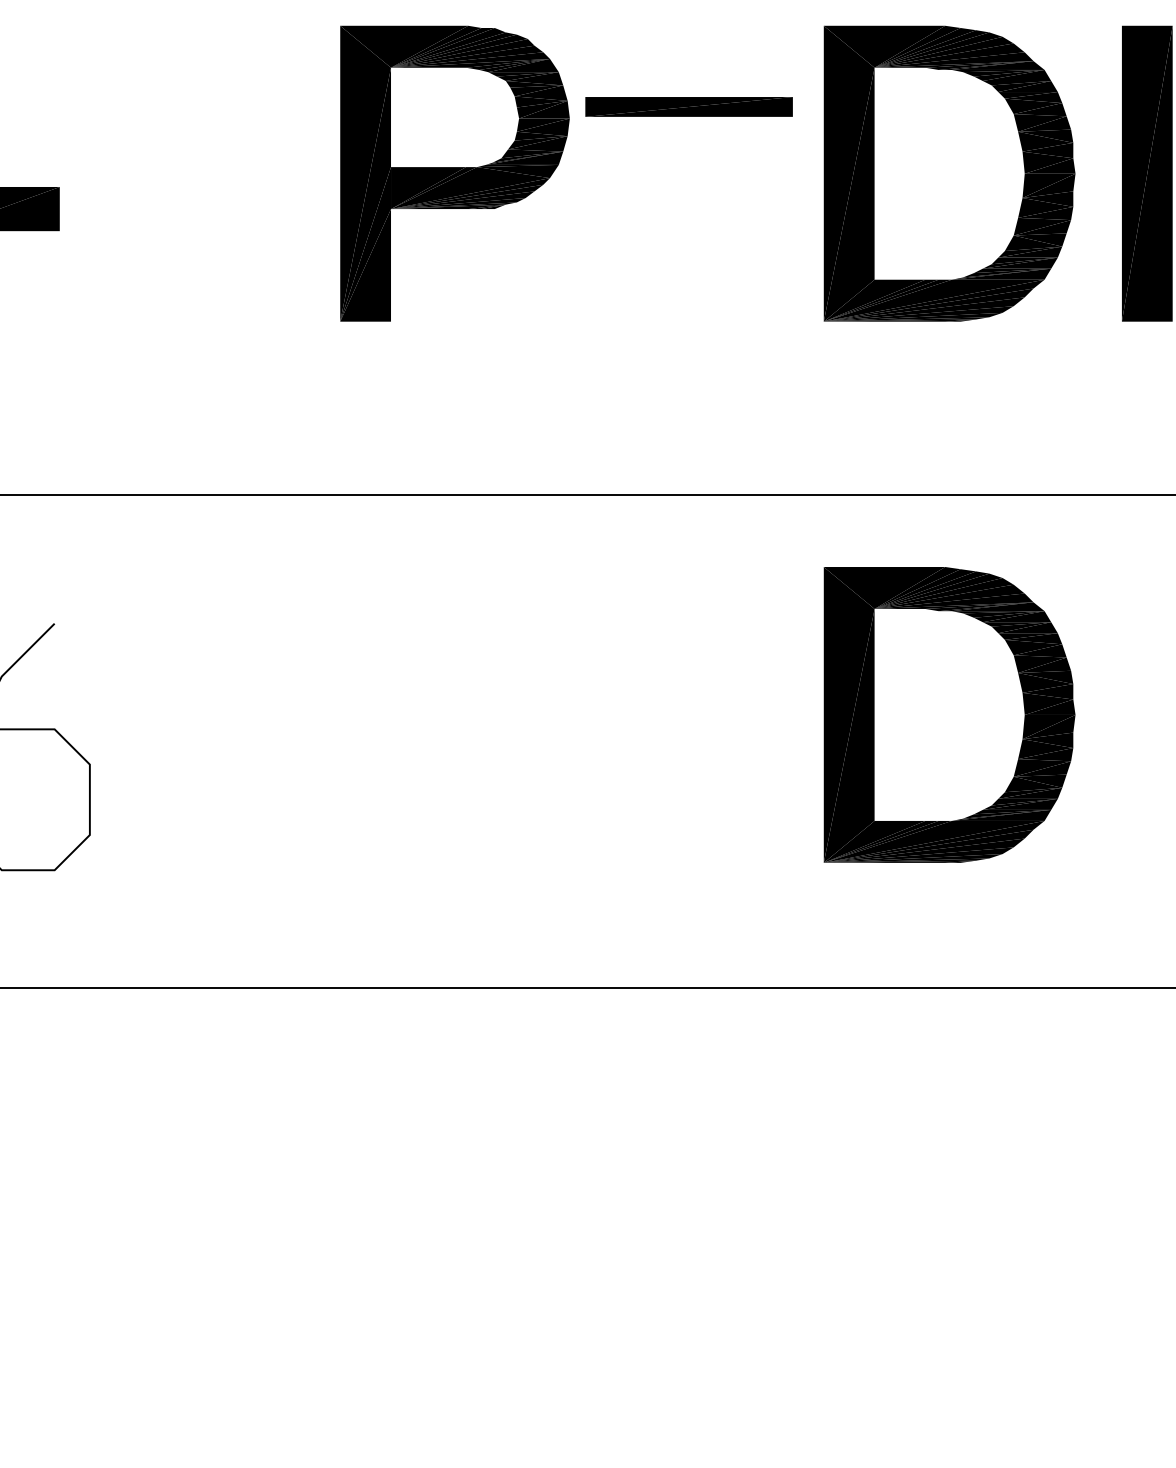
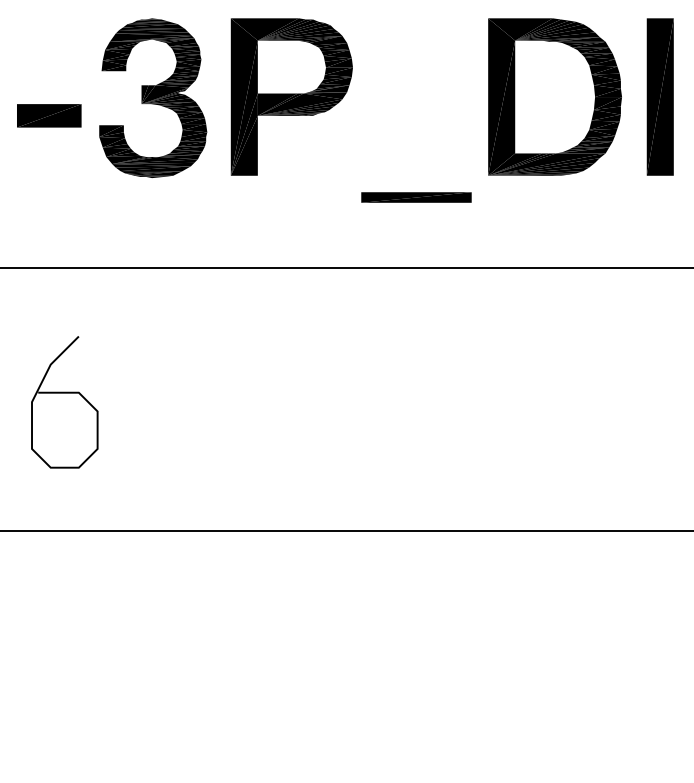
part: (689, 106) -> (416, 197), moved
part: (194, 174) -> (153, 97), added
part: (948, 713) -> (554, 384), removed

